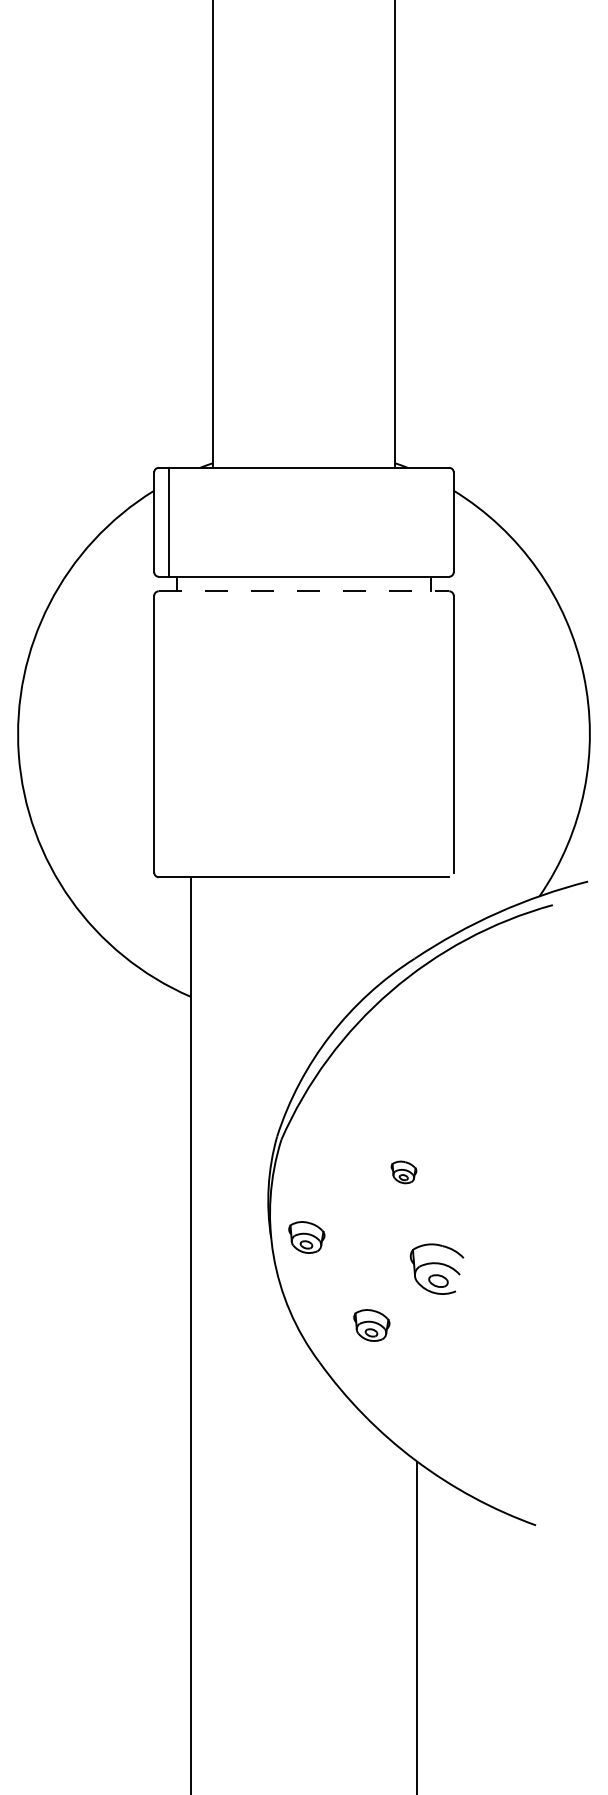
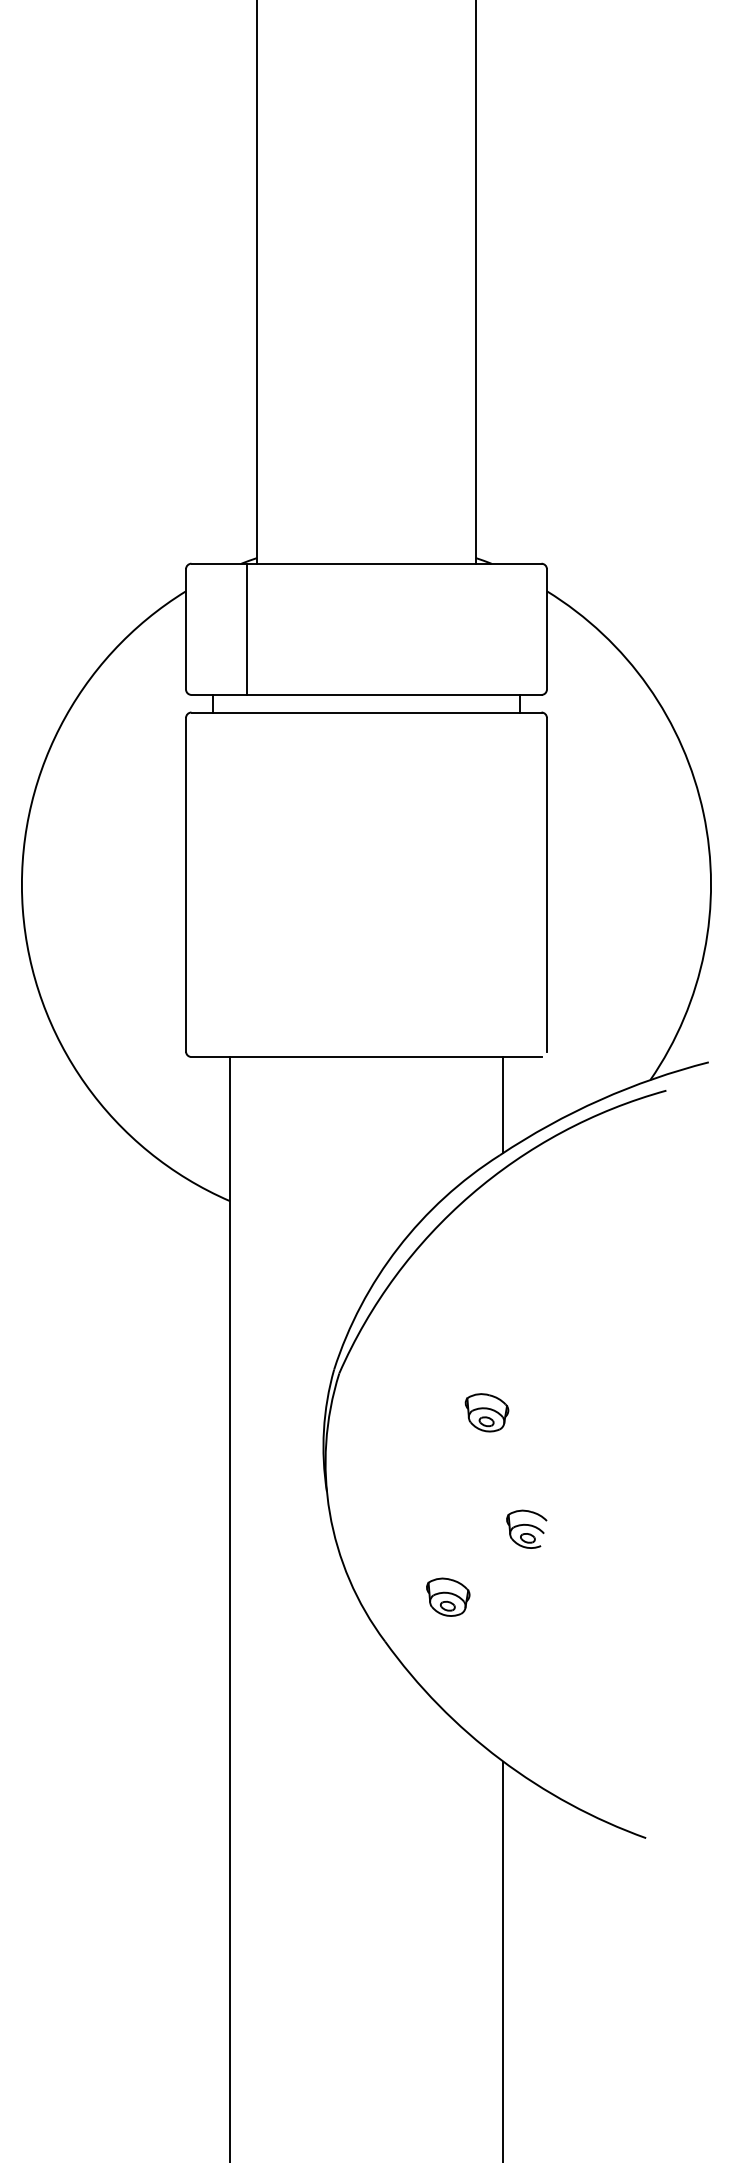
line: (169, 521) -> (247, 628), moved
line: (304, 591) -> (367, 712), dashed -> solid
line: (417, 916) -> (503, 1104), added
part: (403, 1172) -> (486, 1412), size x1.43
part: (306, 1237) -> (369, 1491), removed
part: (436, 1268) -> (526, 1528), size x0.62

